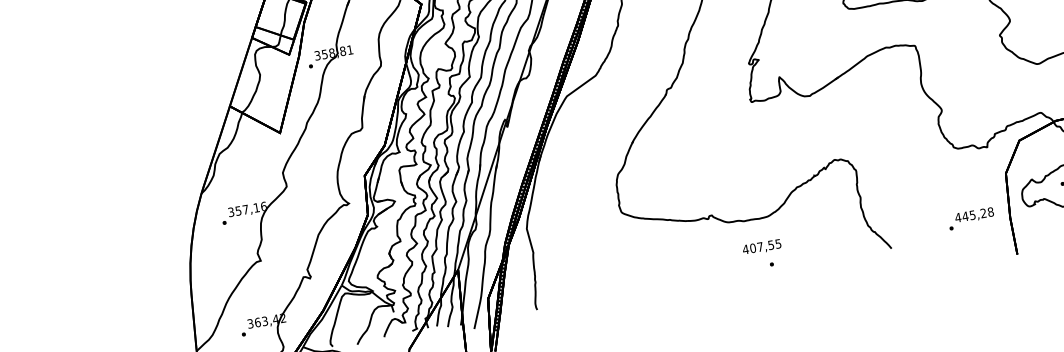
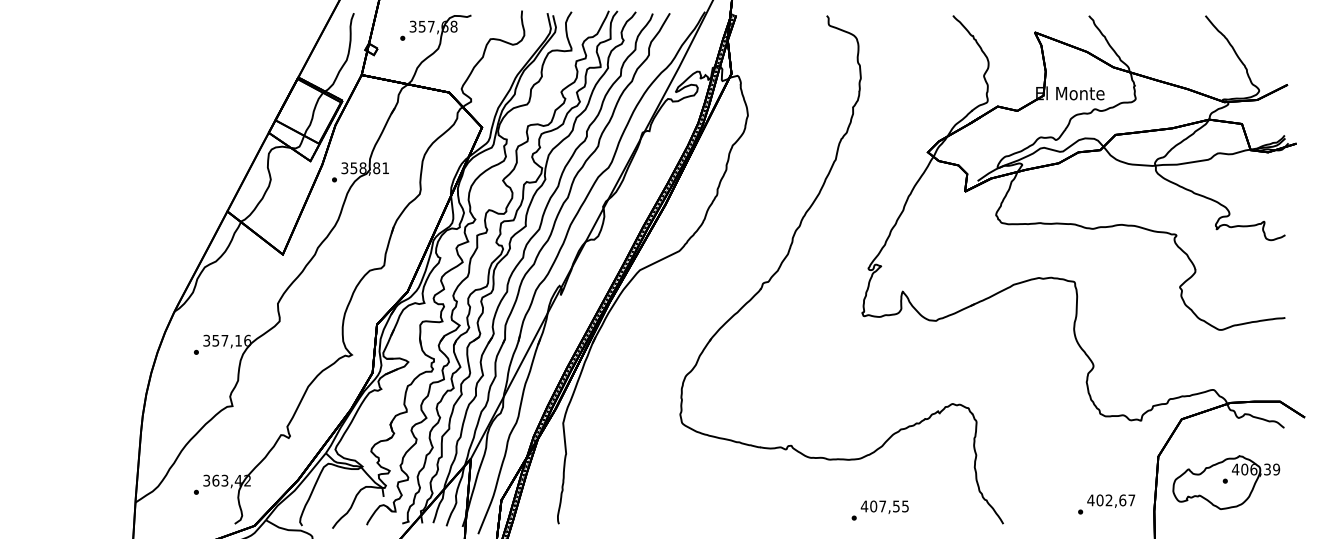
text: (977, 214) -> (1115, 500), 445,28 -> 402,67
text: (761, 246) -> (884, 506), moved

